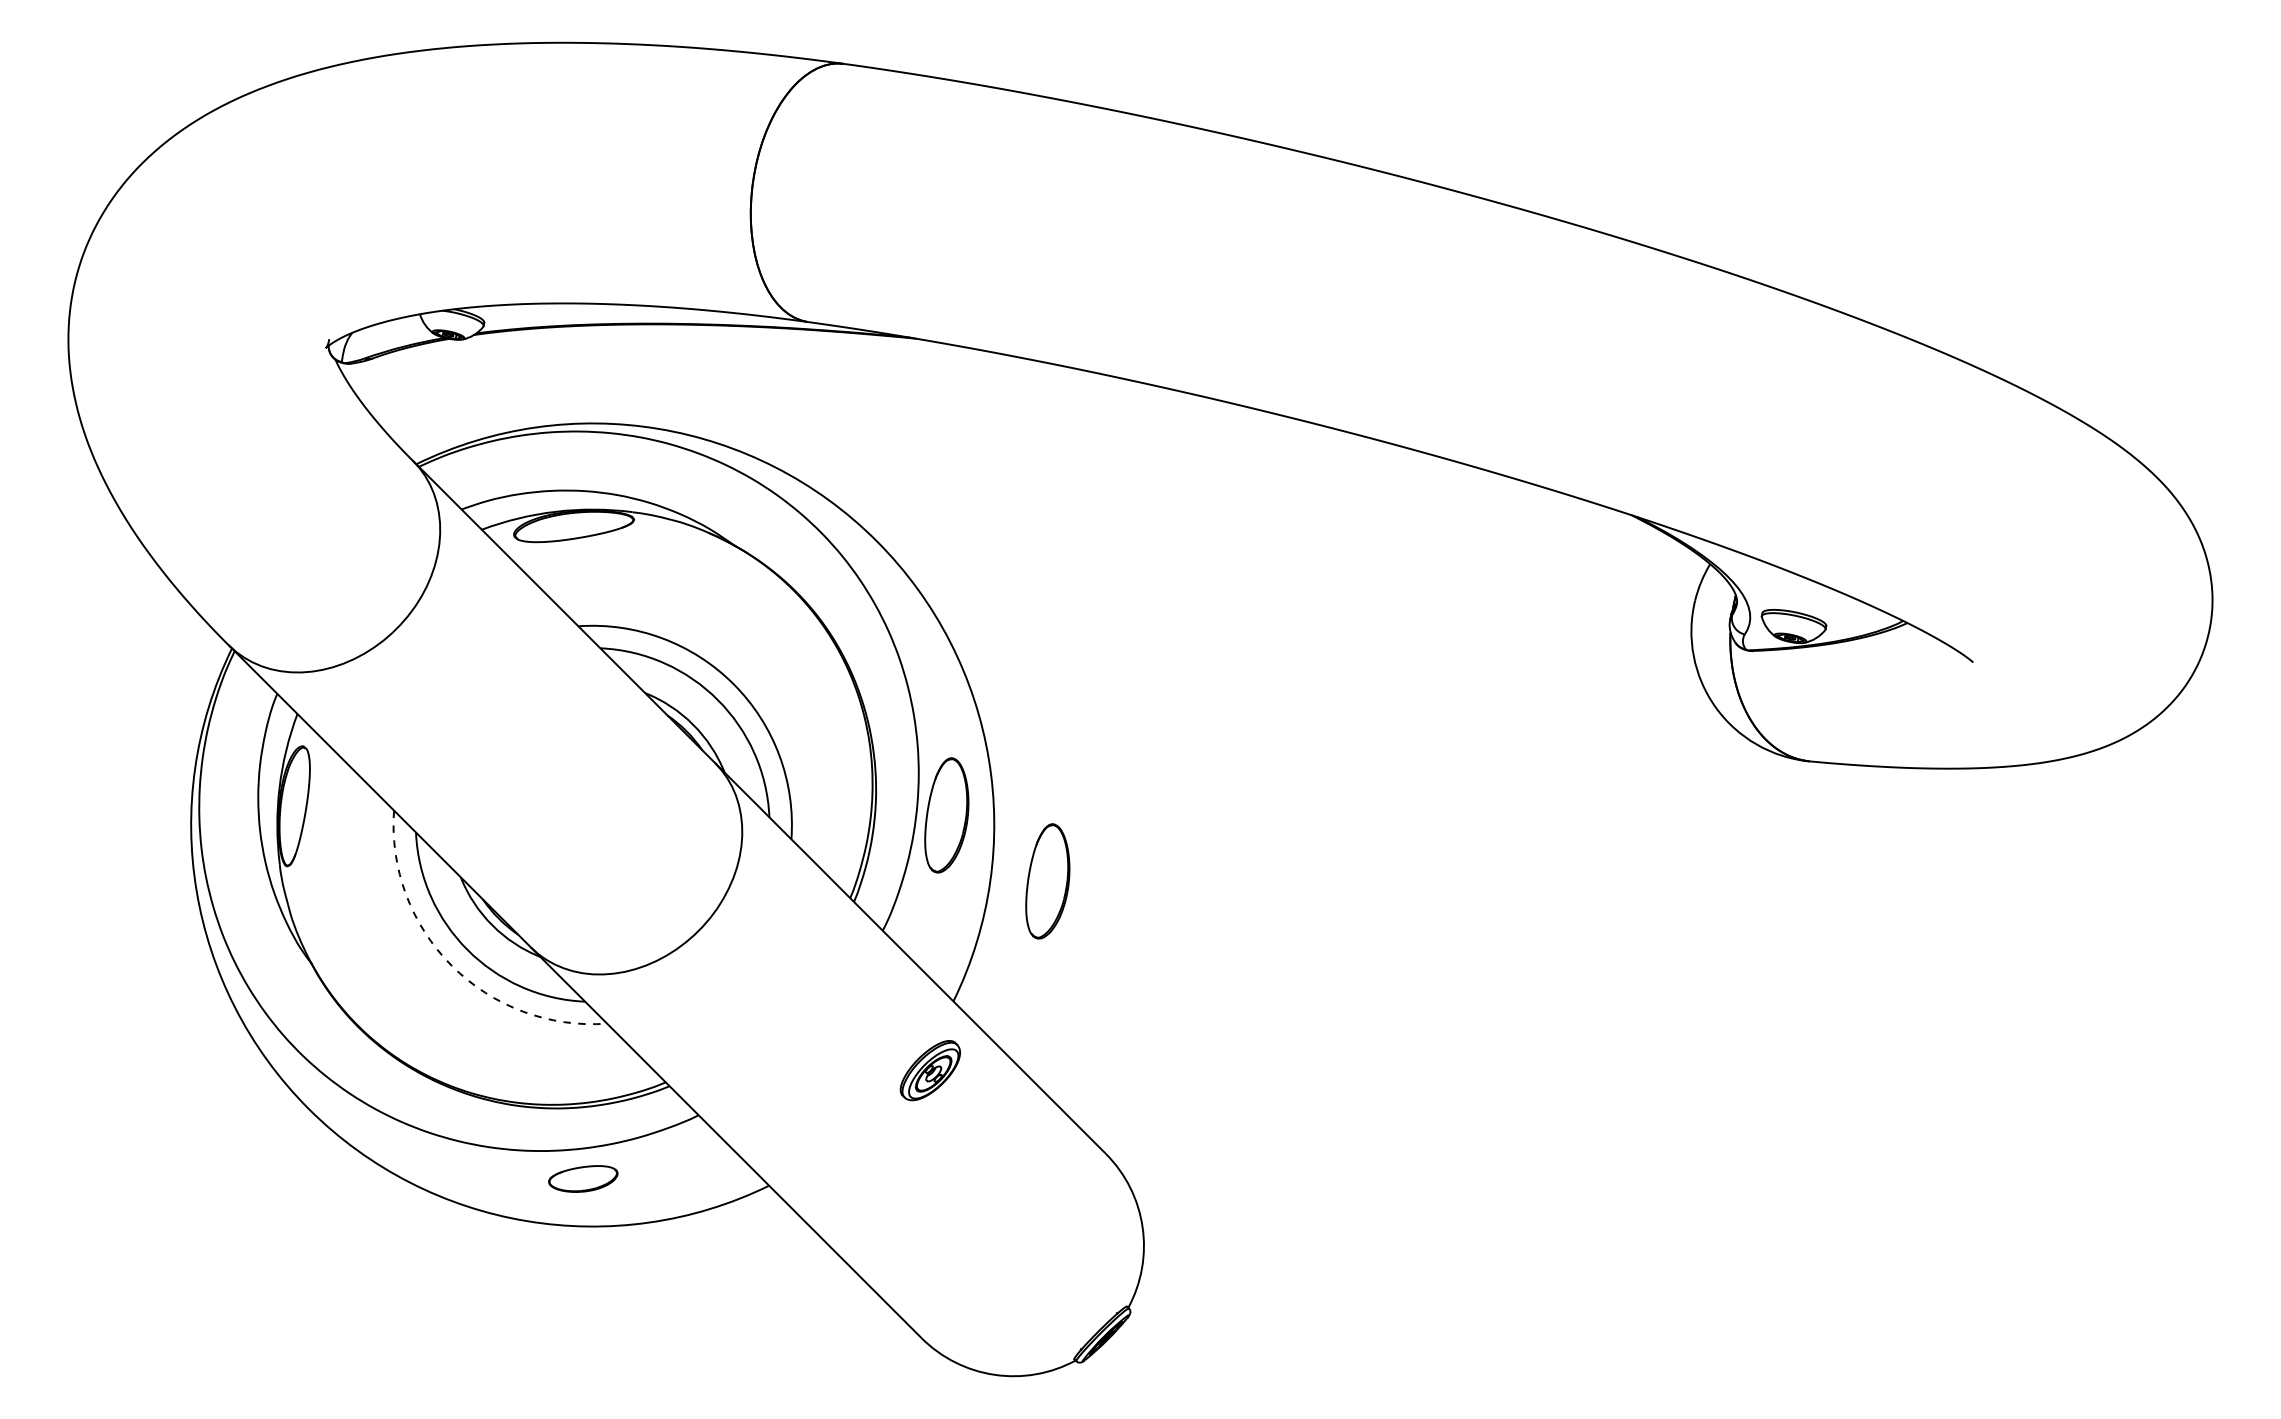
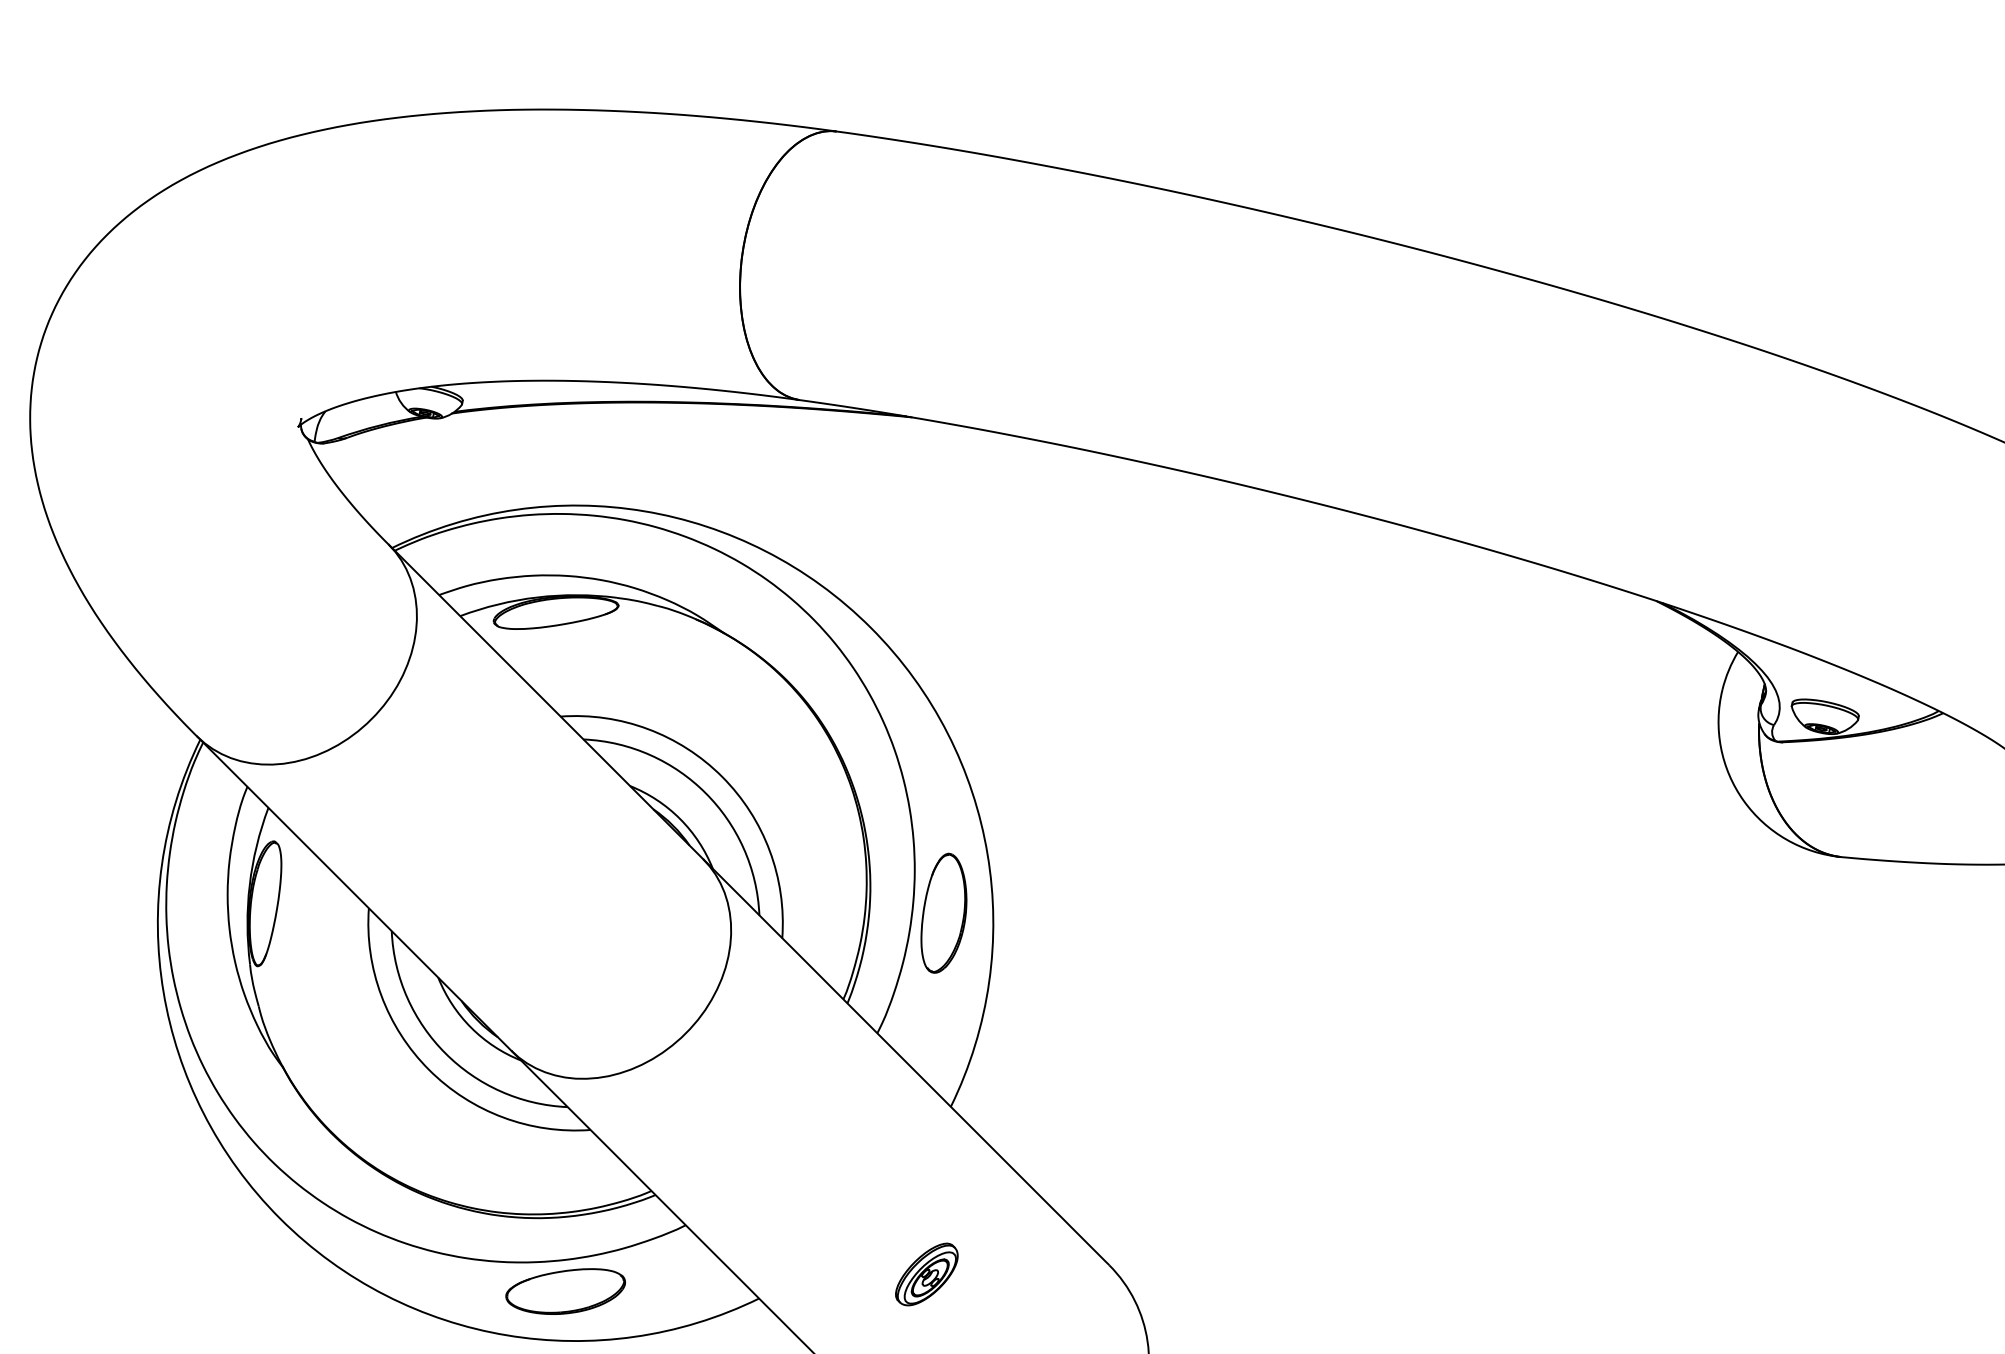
part: (1047, 881) -> (1048, 982), removed
arc: (451, 965) -> (428, 1069), dashed -> solid
part: (929, 1070) -> (925, 1274), moved
part: (583, 1178) -> (565, 1291), size x1.67

